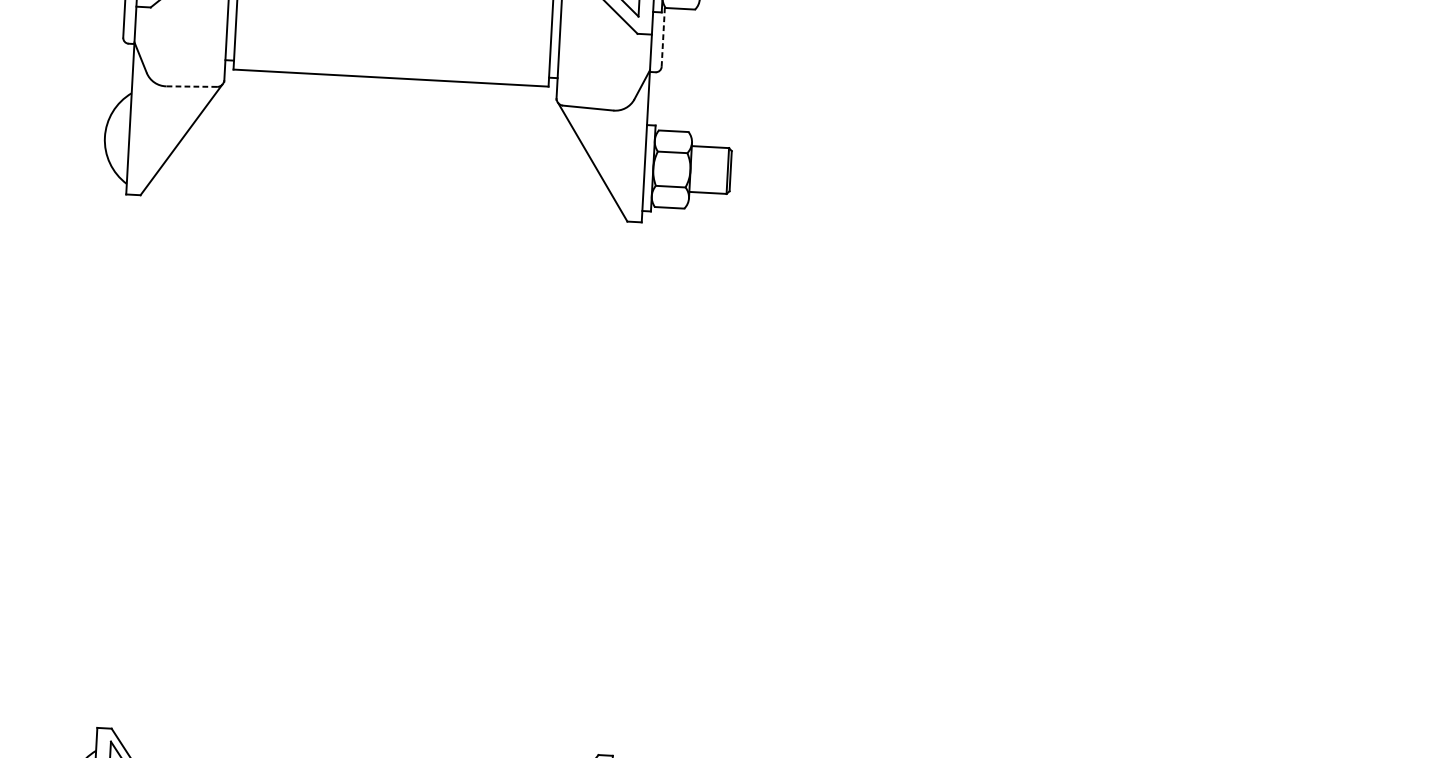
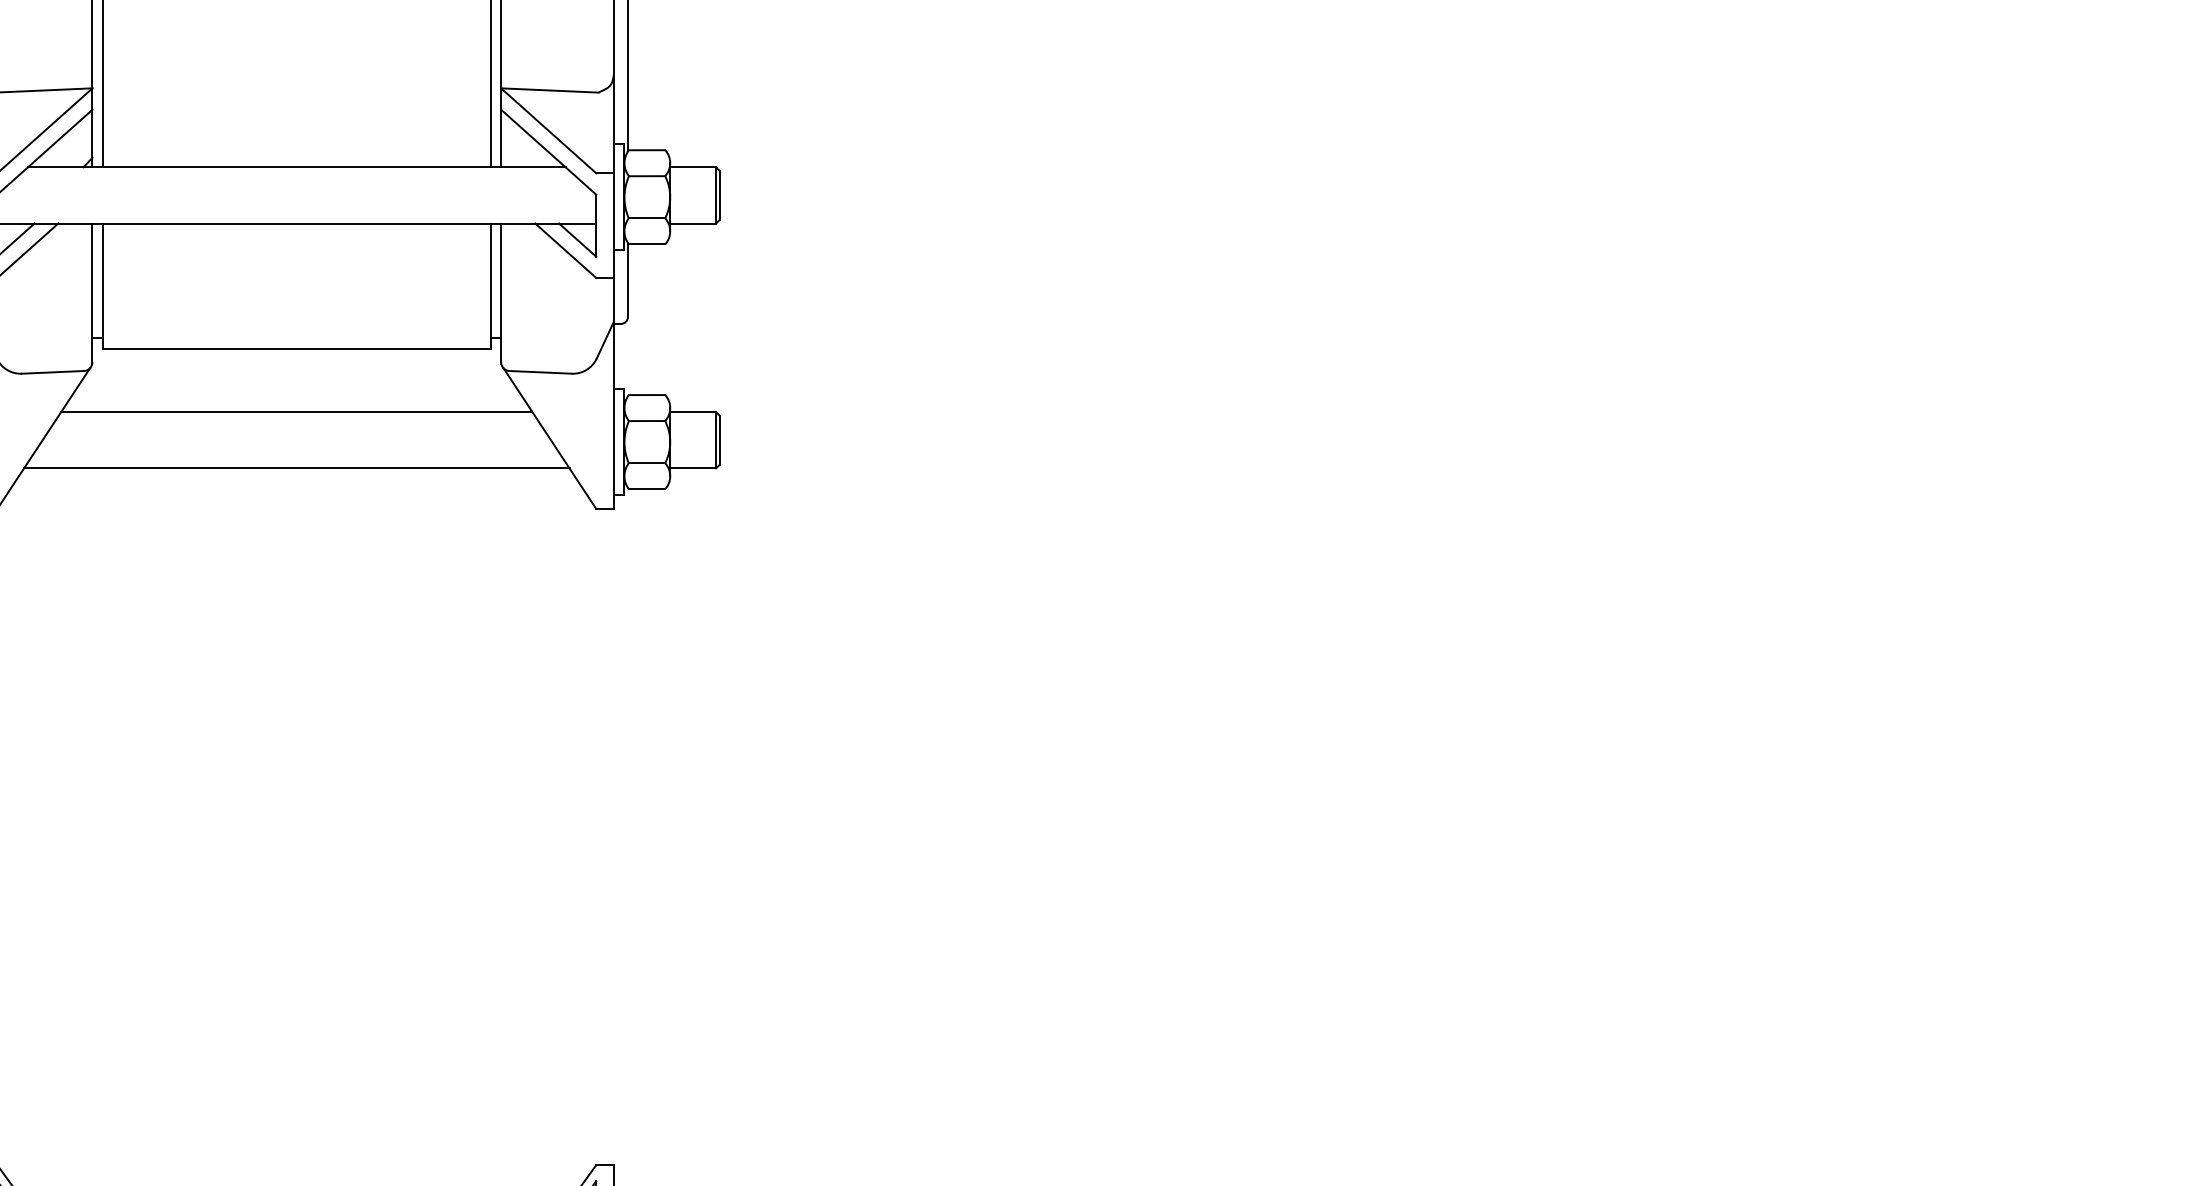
line: (662, 36) -> (627, 279), dashed -> solid
line: (191, 86) -> (52, 372), dashed -> solid
line: (387, 129) -> (296, 412), added
line: (385, 175) -> (296, 468), added

